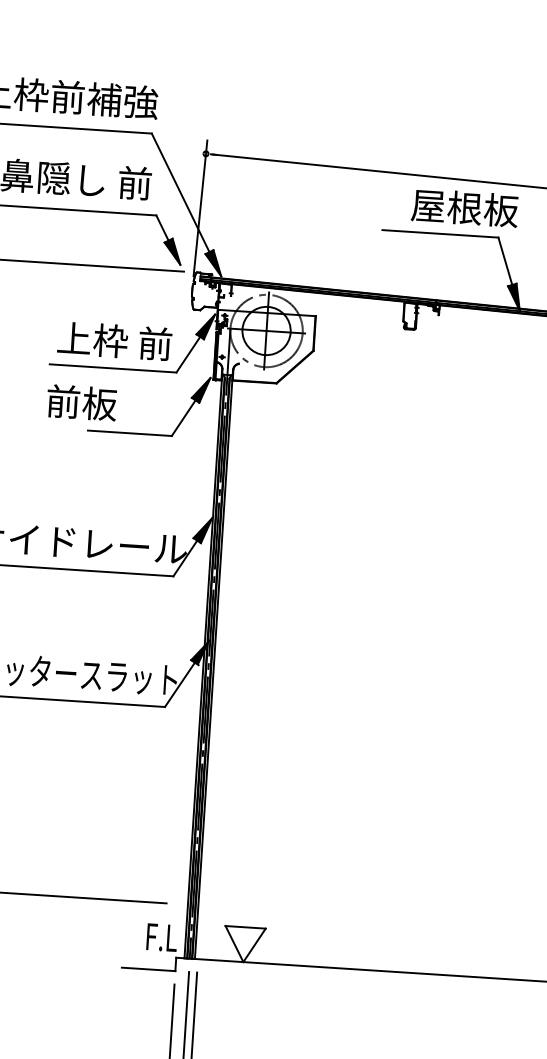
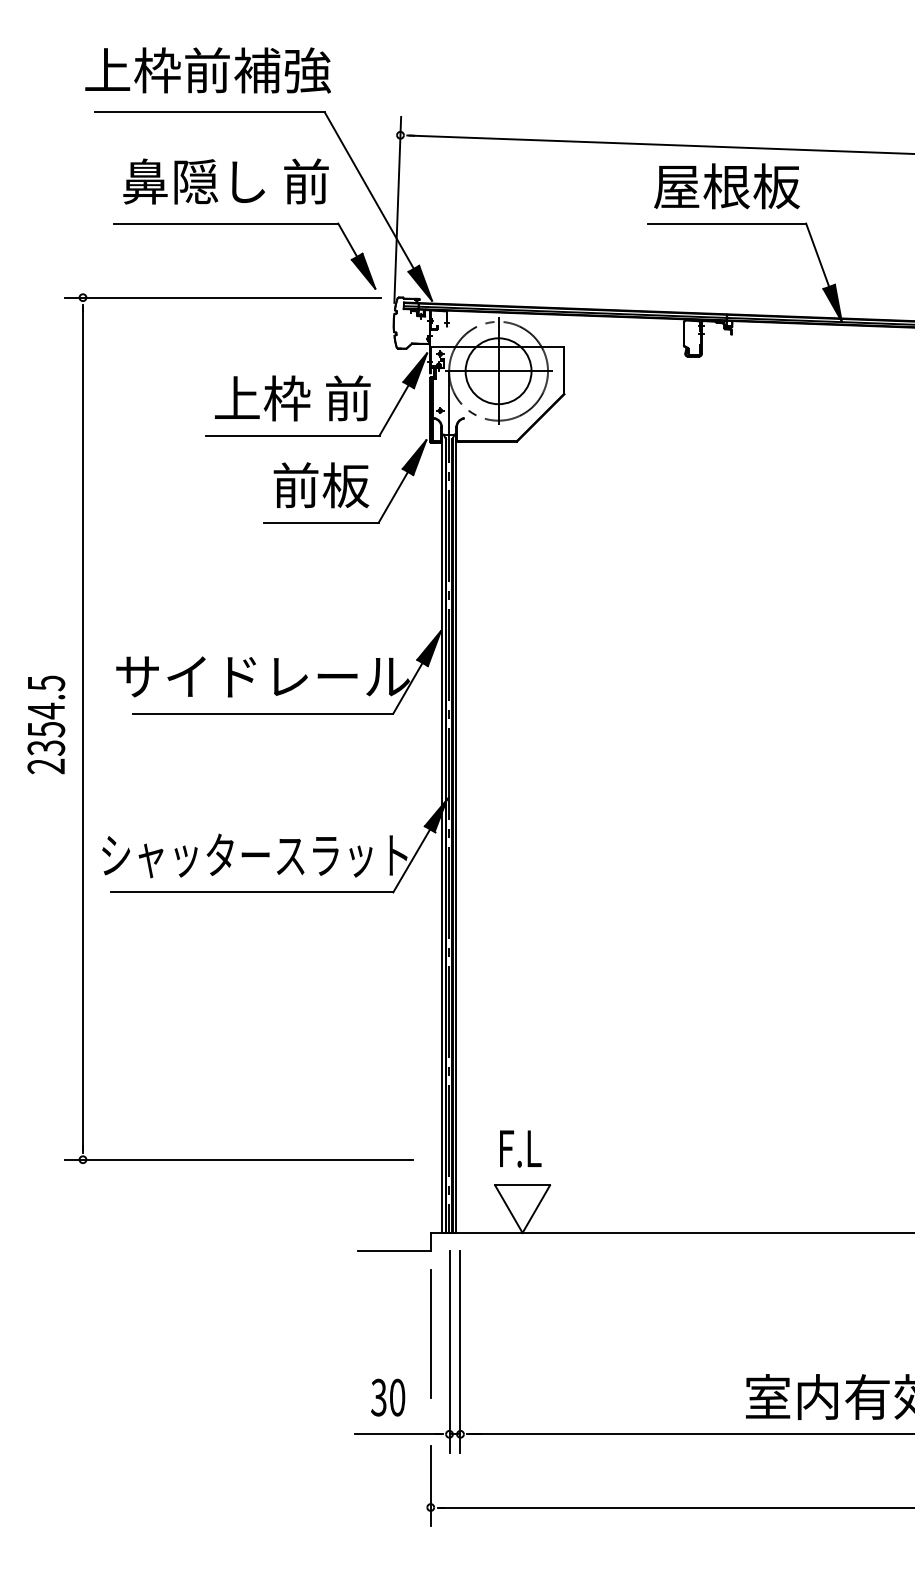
text: (464, 208) -> (726, 186), moved
text: (82, 402) -> (321, 485), moved
text: (161, 937) -> (520, 1148), moved

